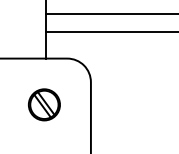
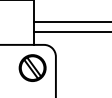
part: (44, 103) -> (32, 67), size x1.67

